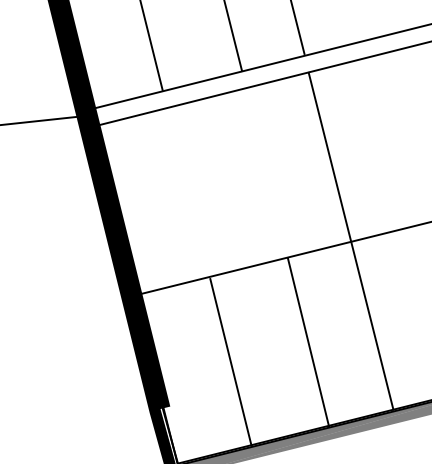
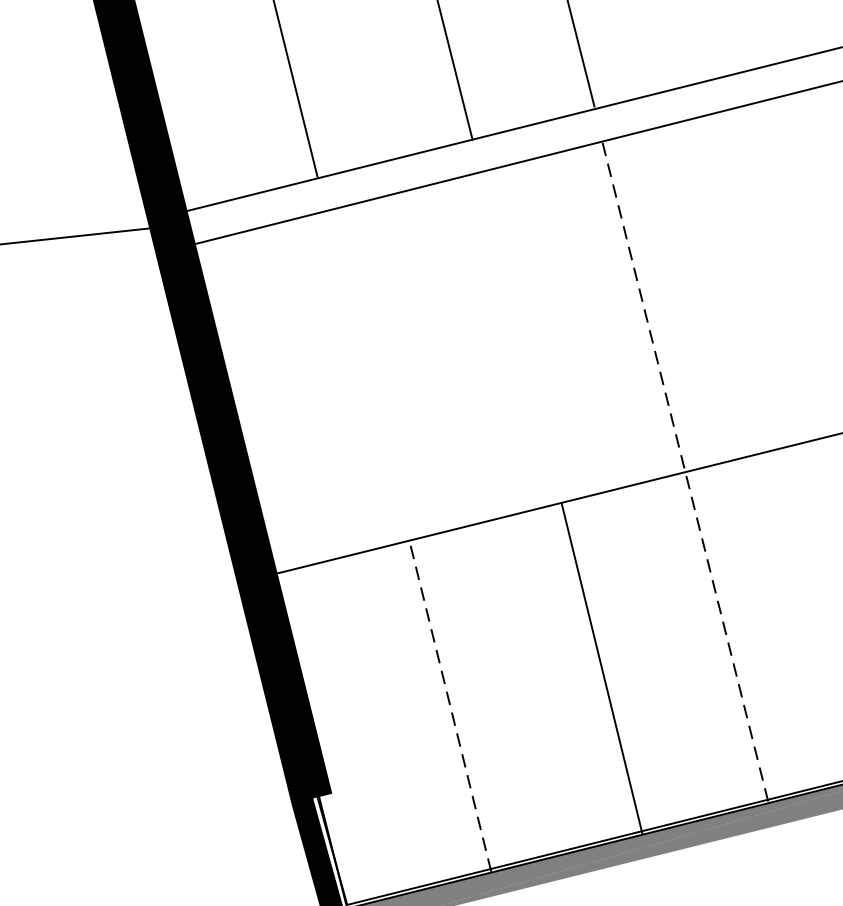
line: (351, 241) -> (685, 471), solid -> dashed
line: (230, 362) -> (449, 707), solid -> dashed

